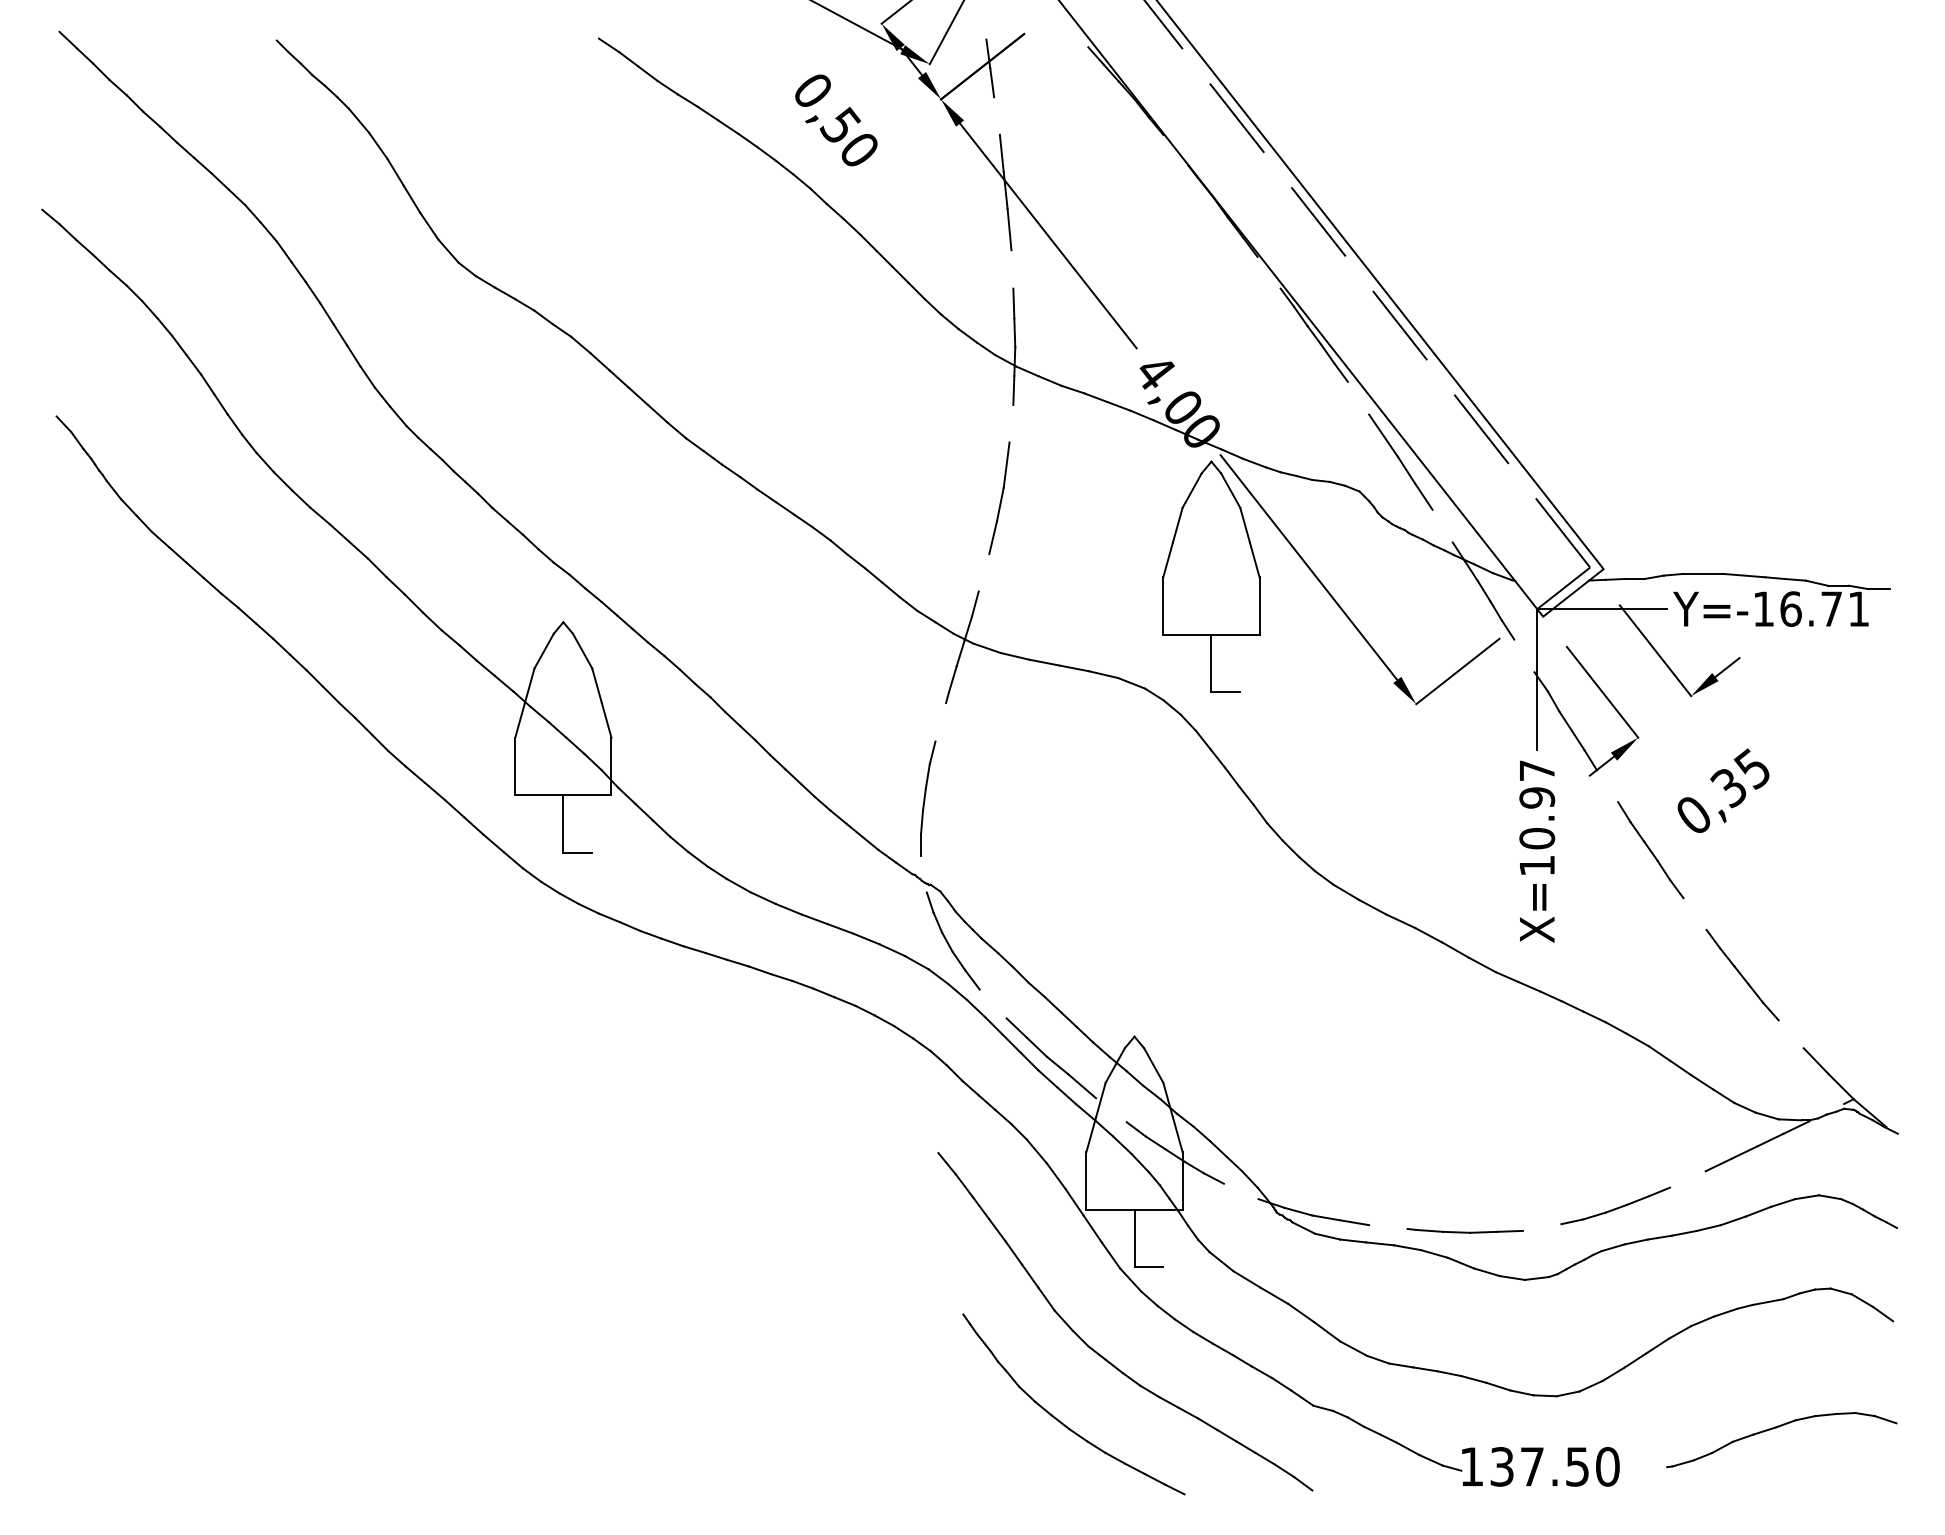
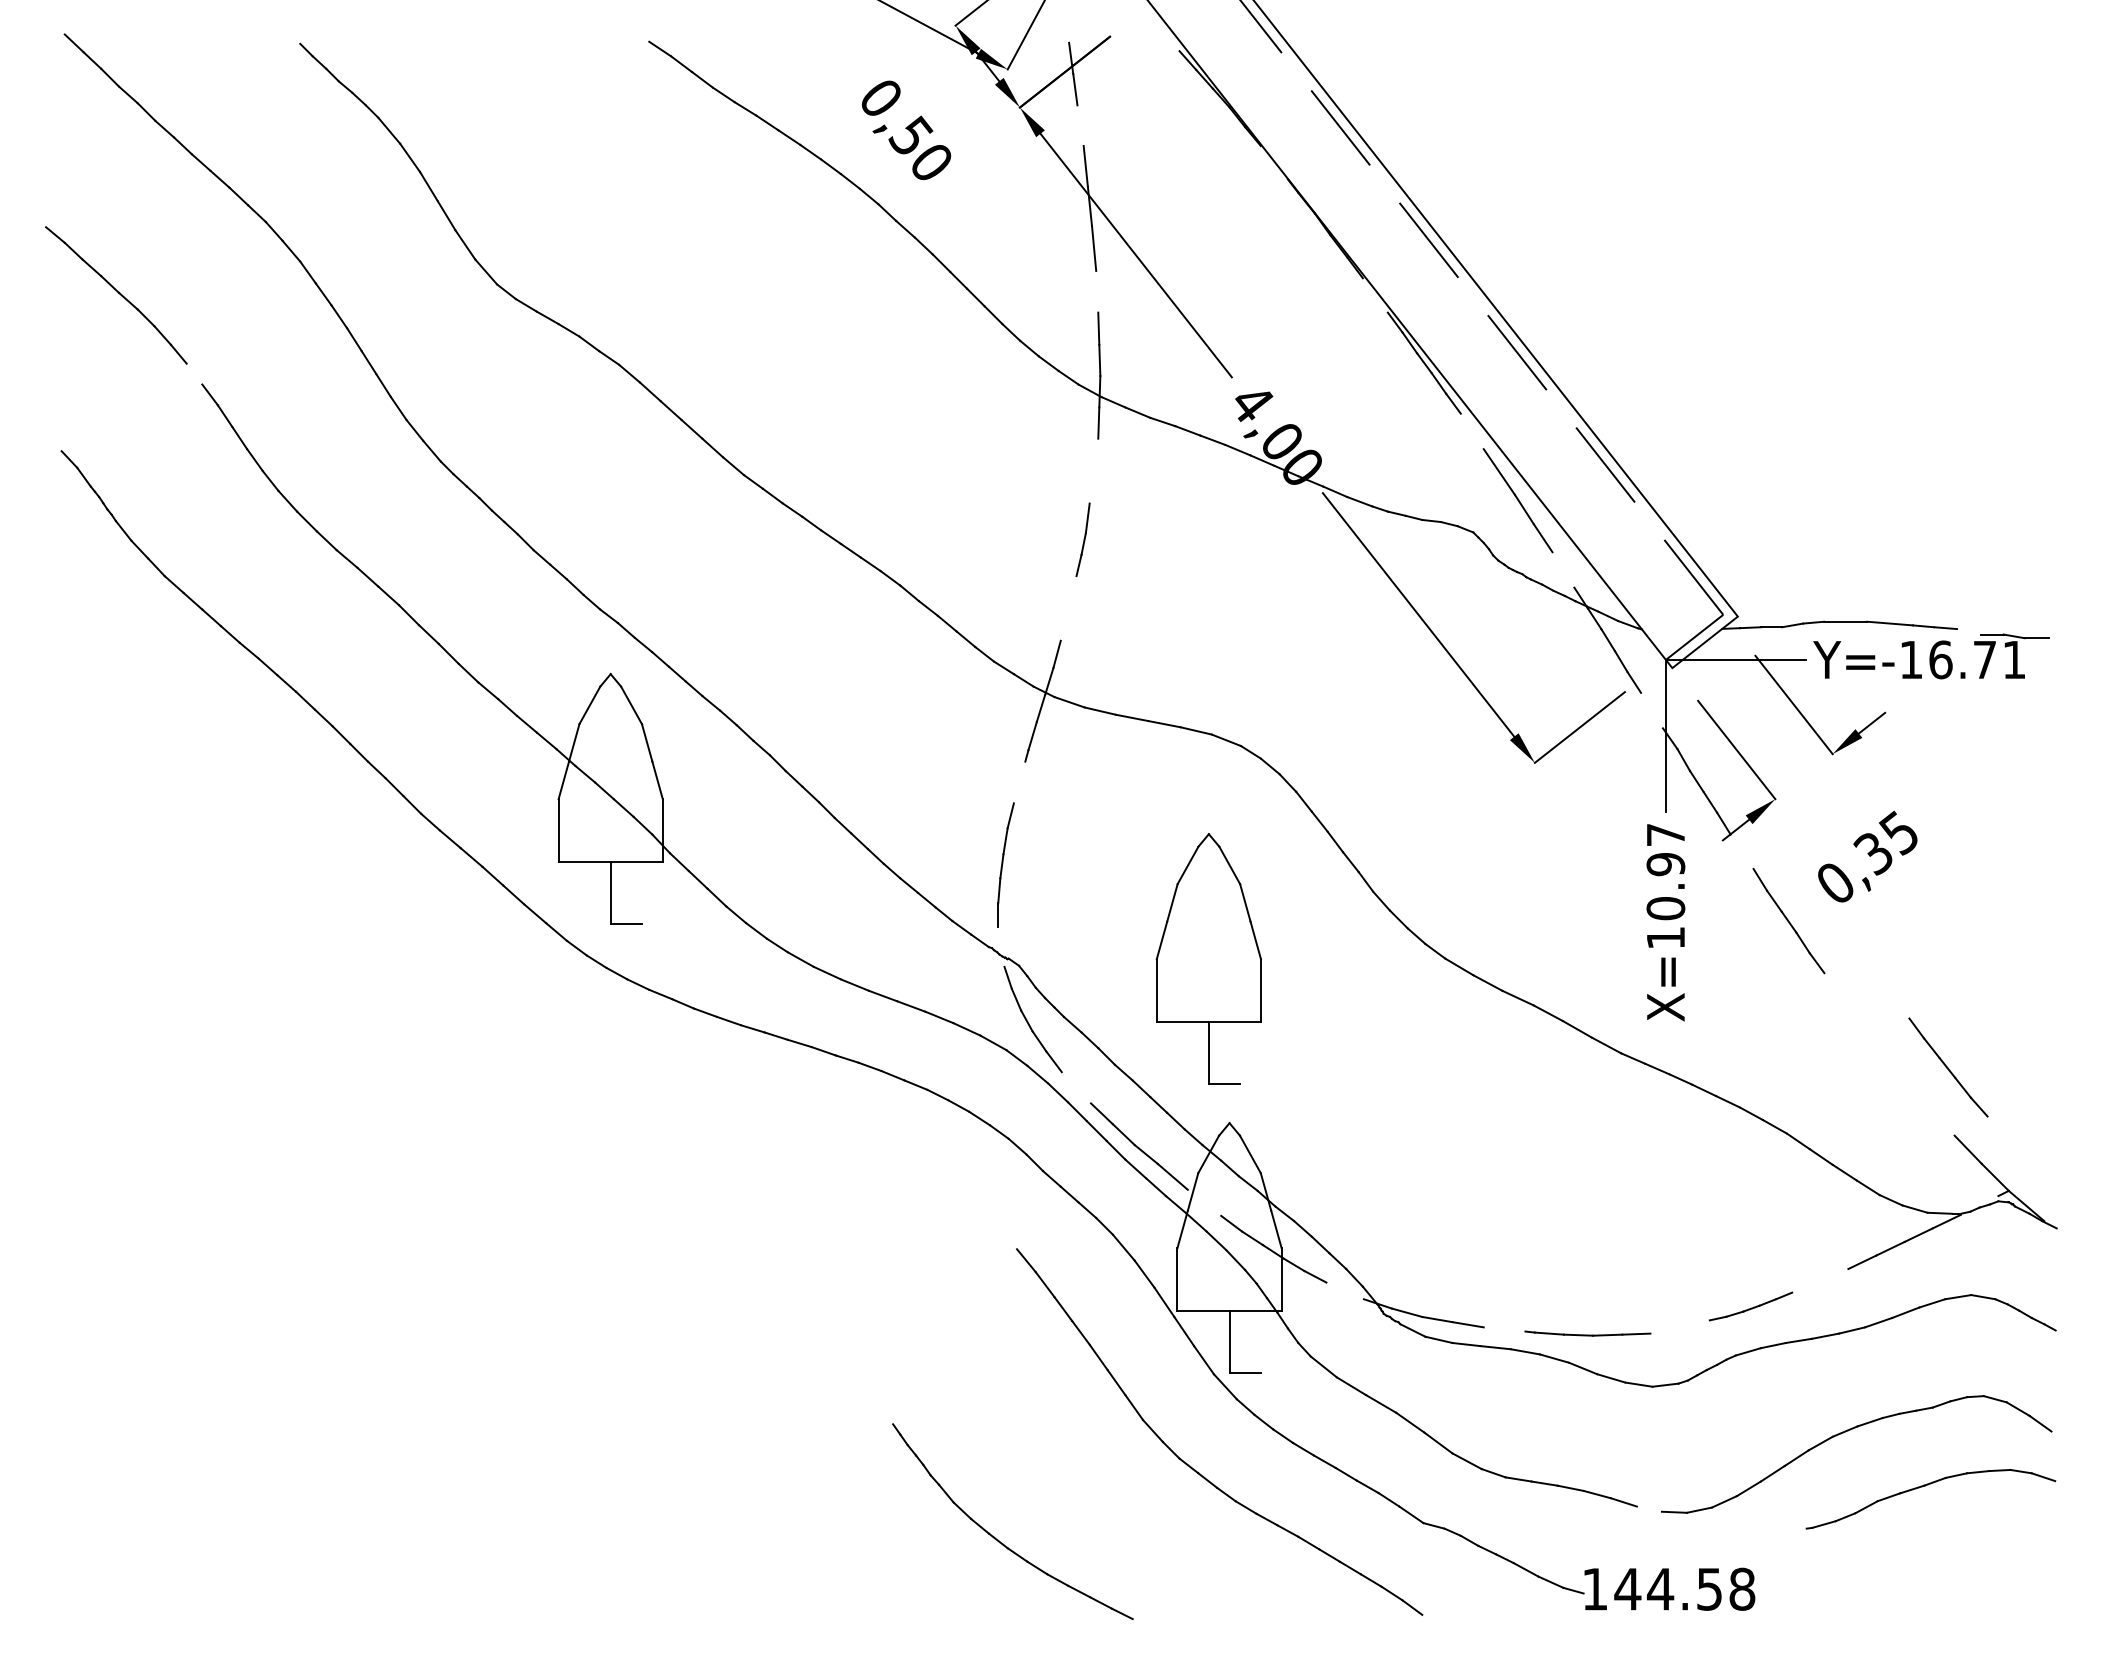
line: (179, 344) -> (194, 373), removed
part: (998, 498) -> (1082, 539), size x0.6
part: (1211, 576) -> (1208, 958), moved
line: (1816, 582) -> (1968, 631), removed
part: (1742, 975) -> (1948, 1067), moved
part: (1615, 1205) -> (1750, 1306), size x0.7
line: (1521, 1392) -> (1648, 1508), removed
part: (1060, 1420) -> (998, 1539), moved
part: (1776, 1428) -> (1925, 1486), moved
text: (1554, 1466) -> (1684, 1588), 137.50 -> 144.58

